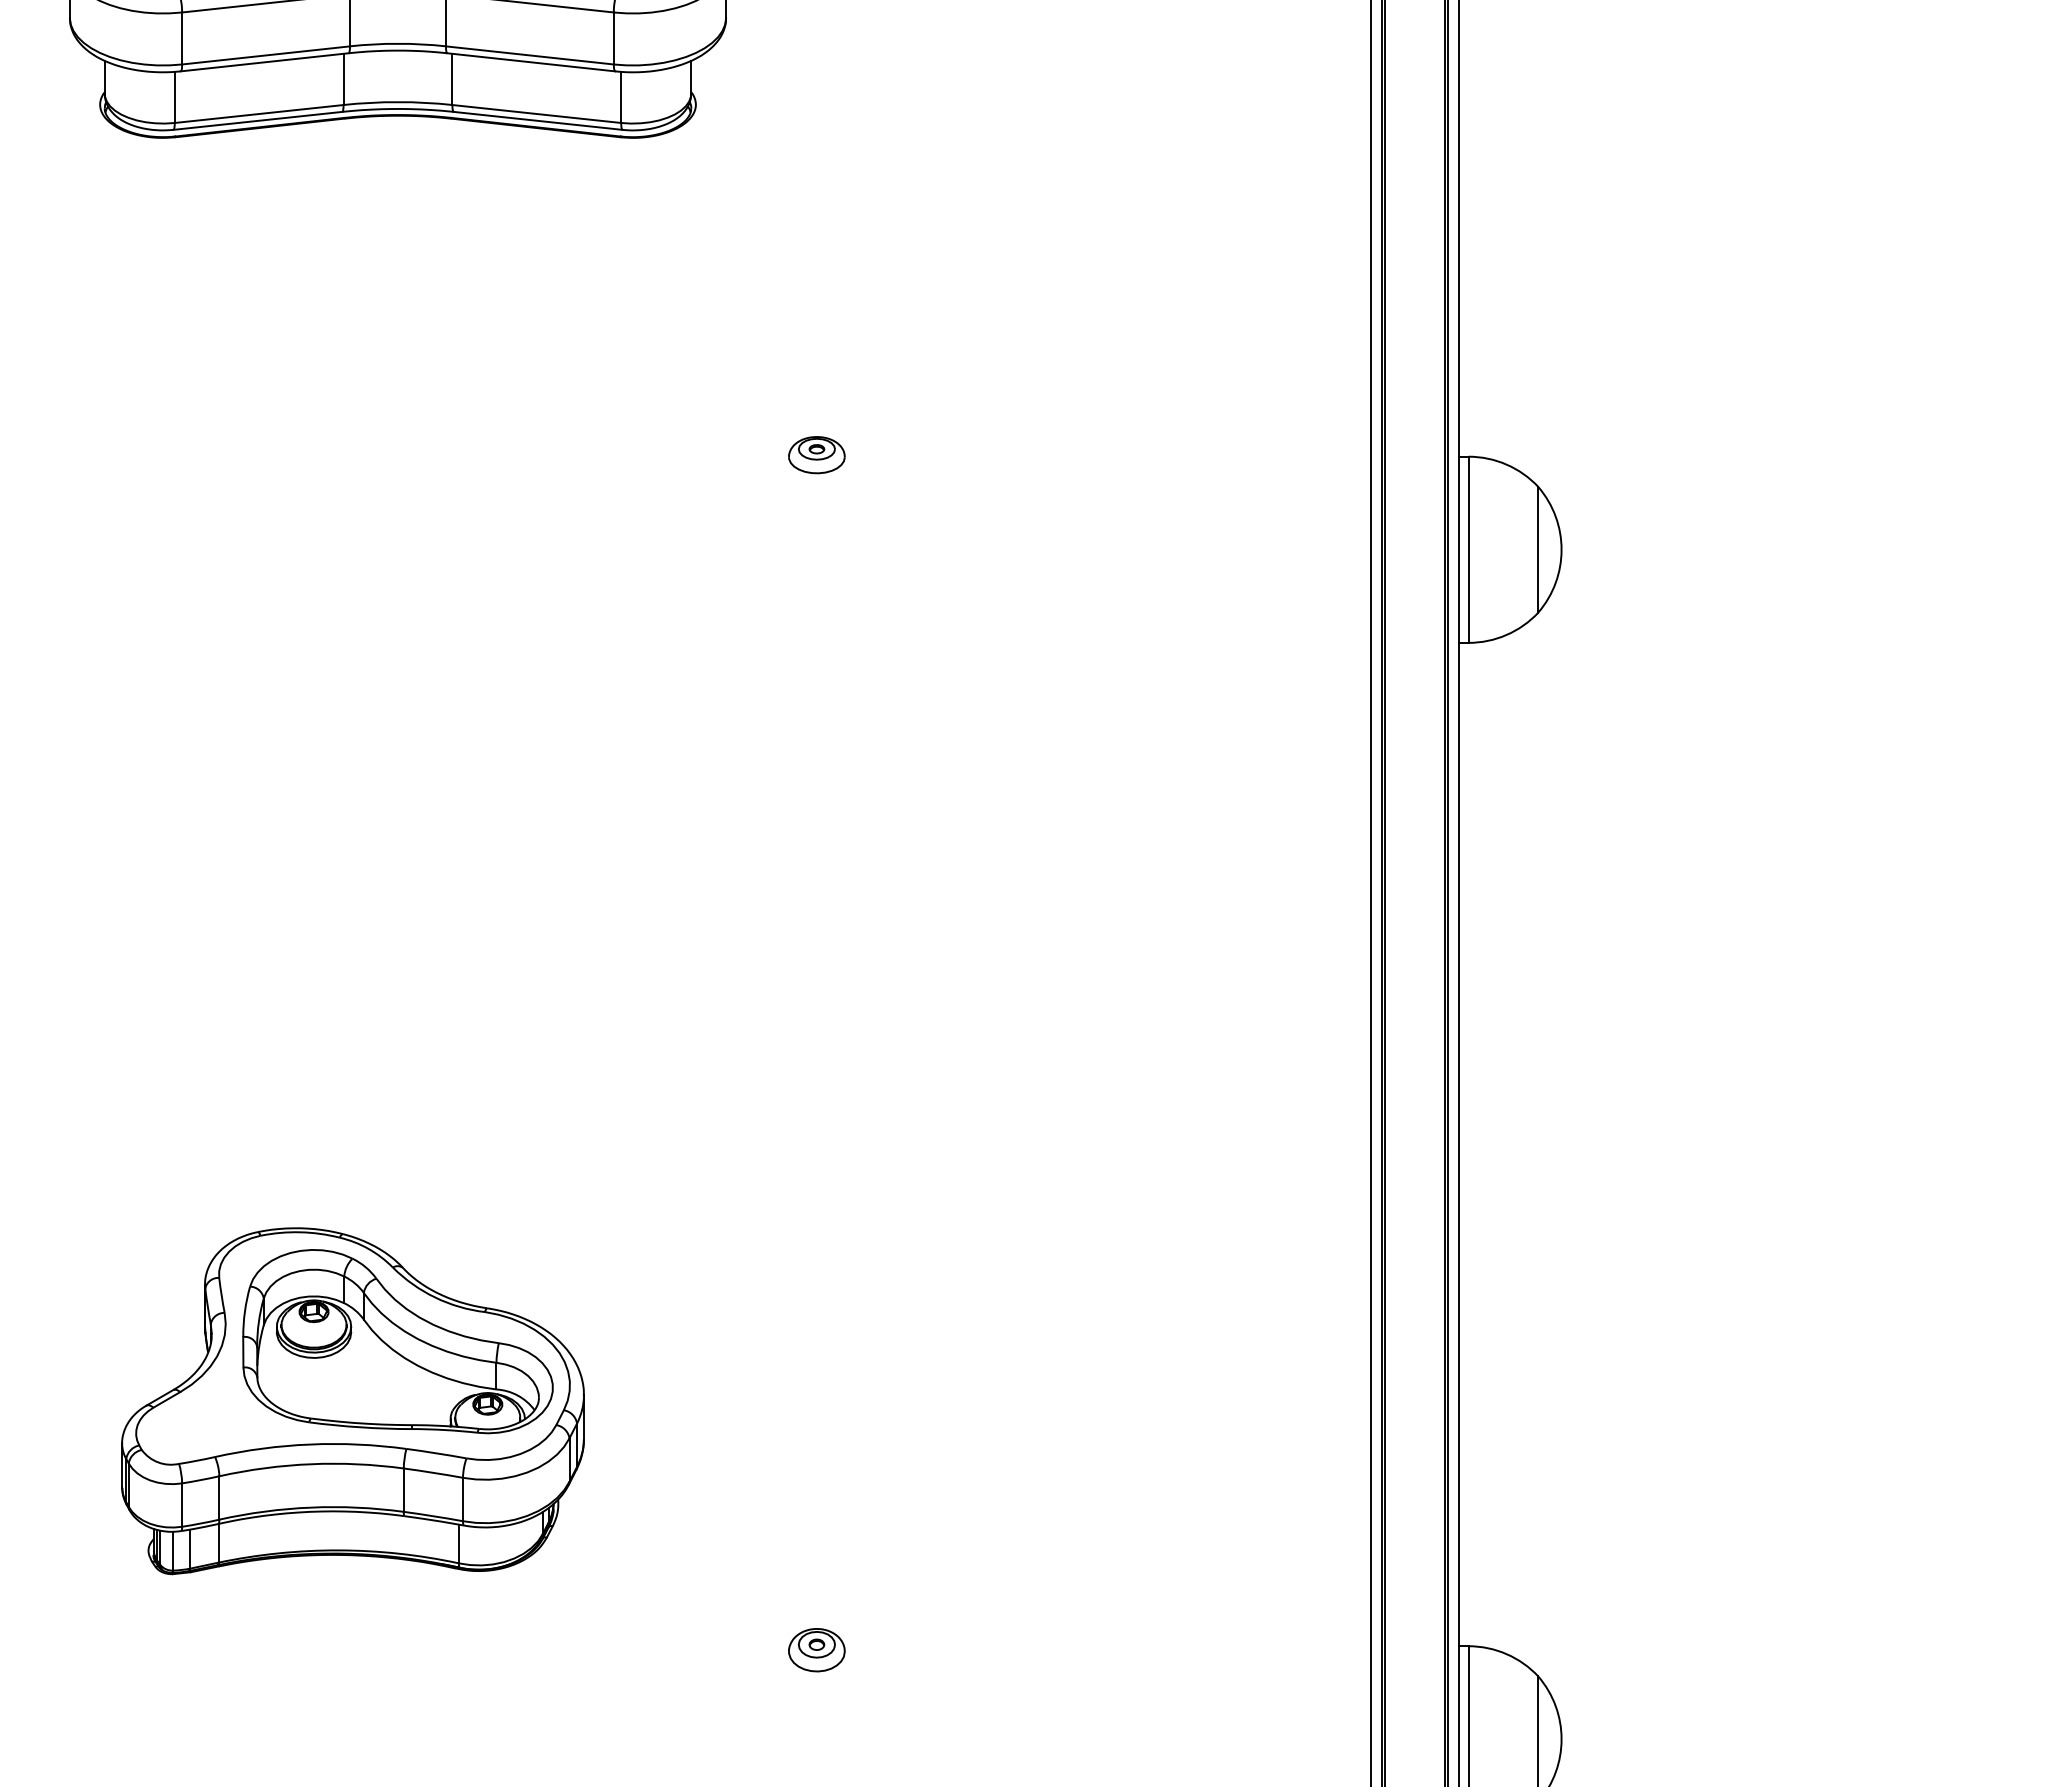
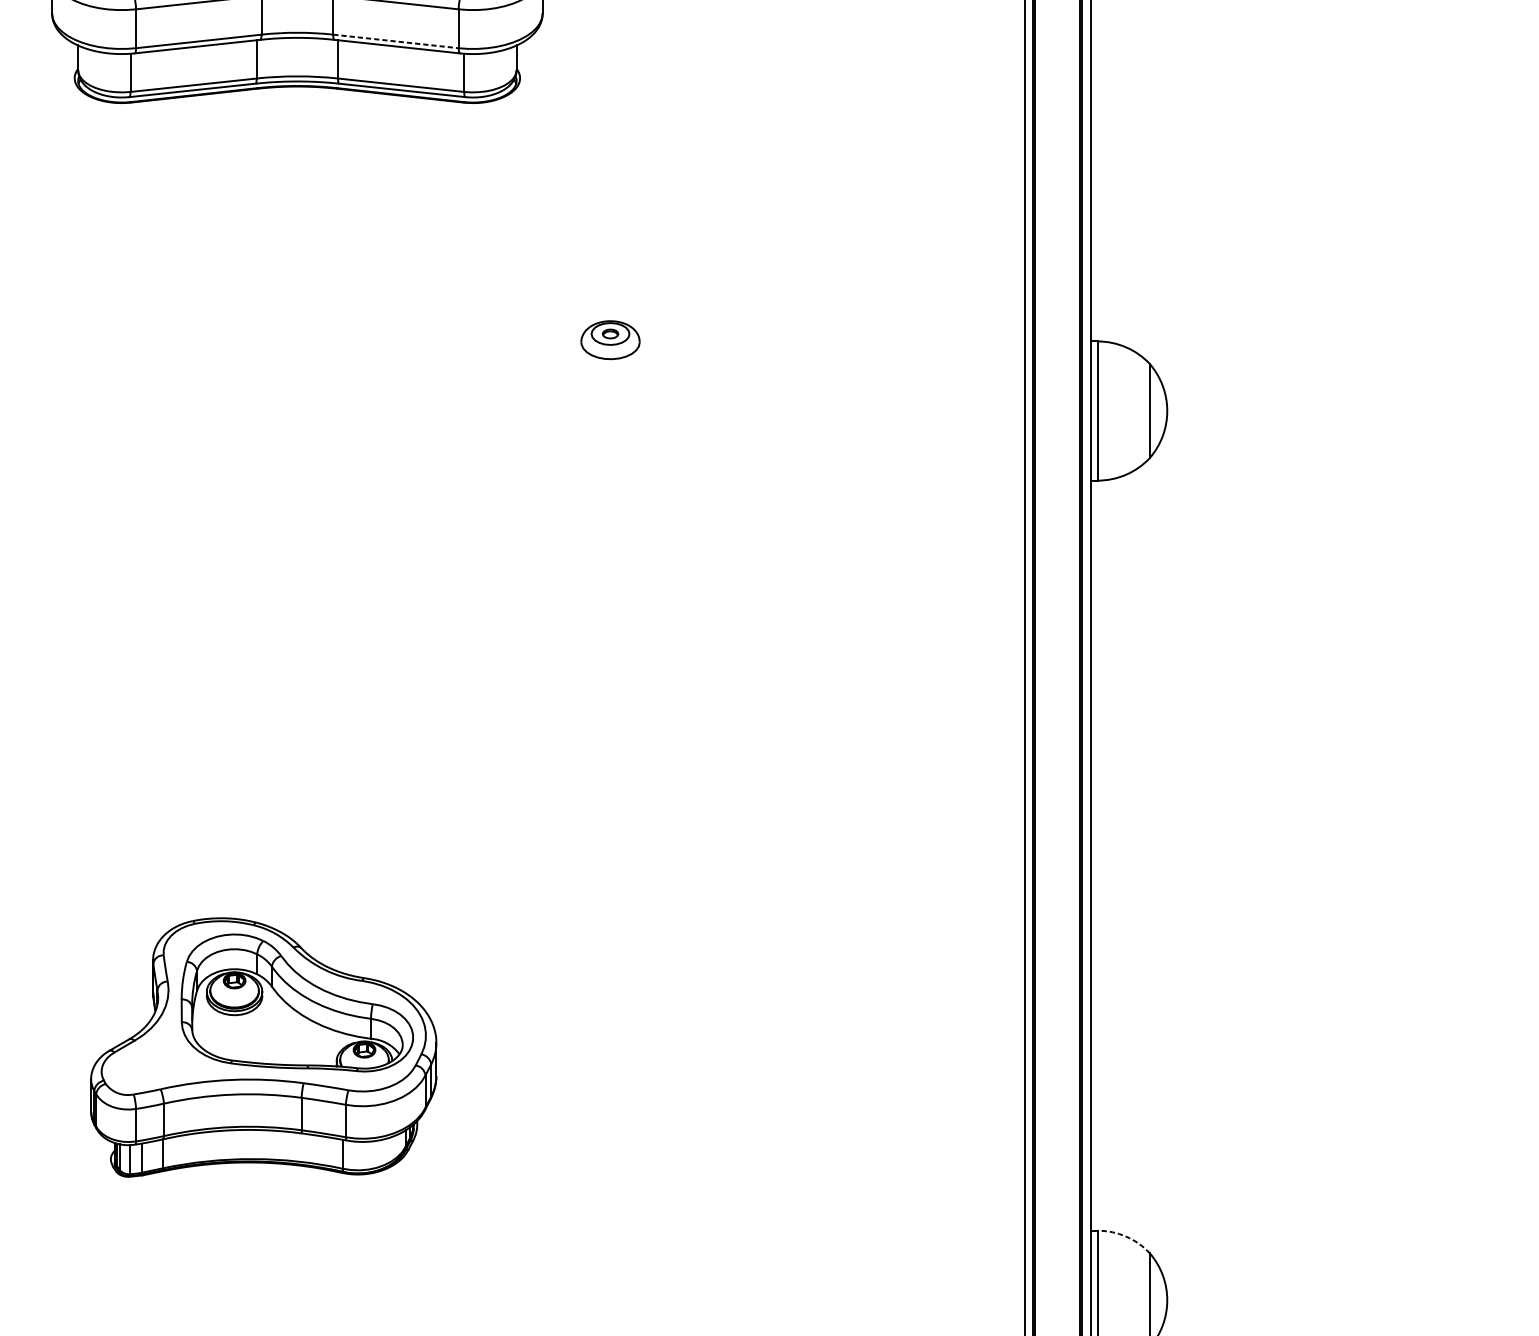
line: (530, 55) -> (396, 41), solid -> dashed
part: (816, 455) -> (610, 340), size x1.4
part: (816, 1650) -> (610, 1233), removed
arc: (1506, 1654) -> (1126, 1236), solid -> dashed

